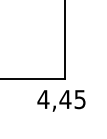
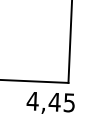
text: (61, 100) -> (50, 103), moved

